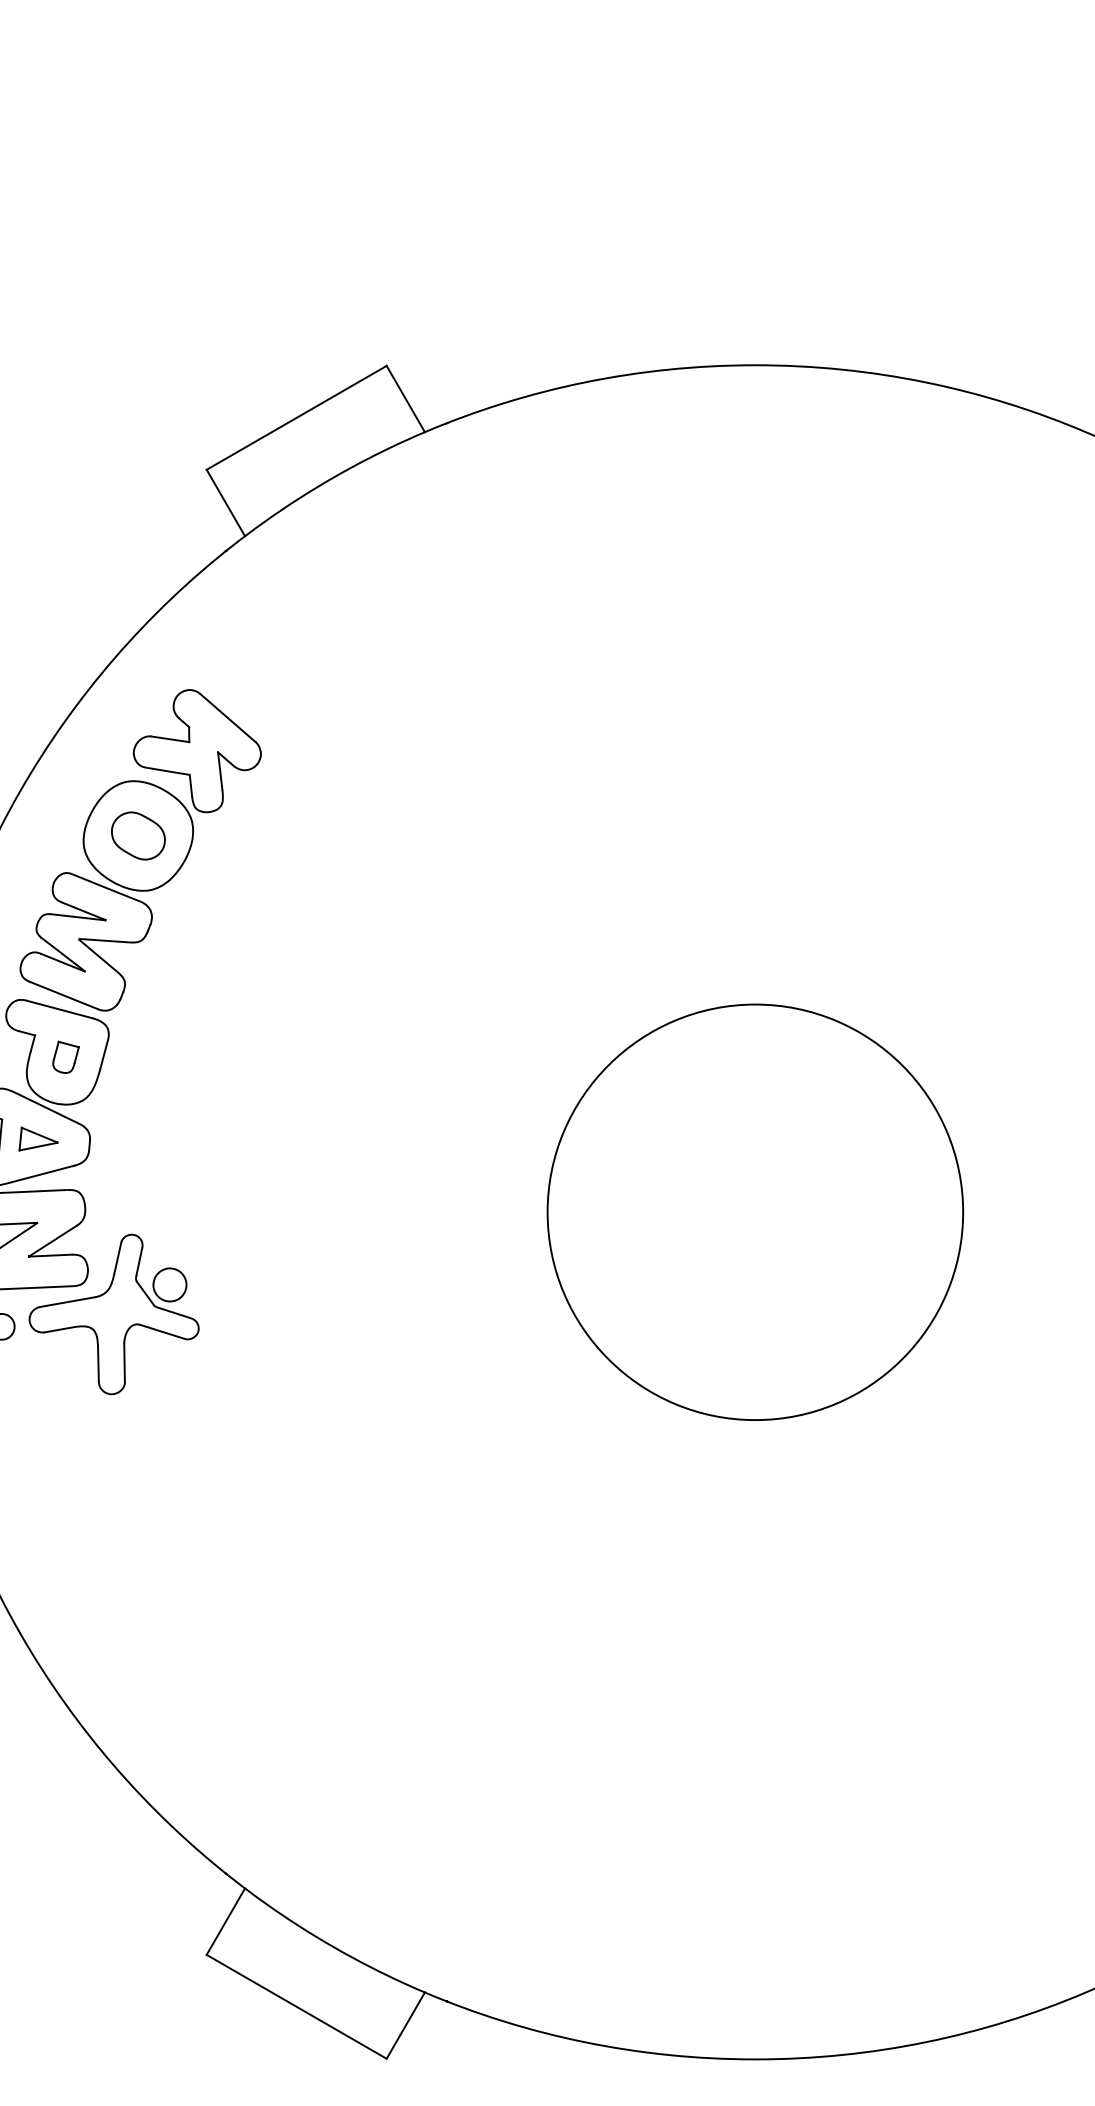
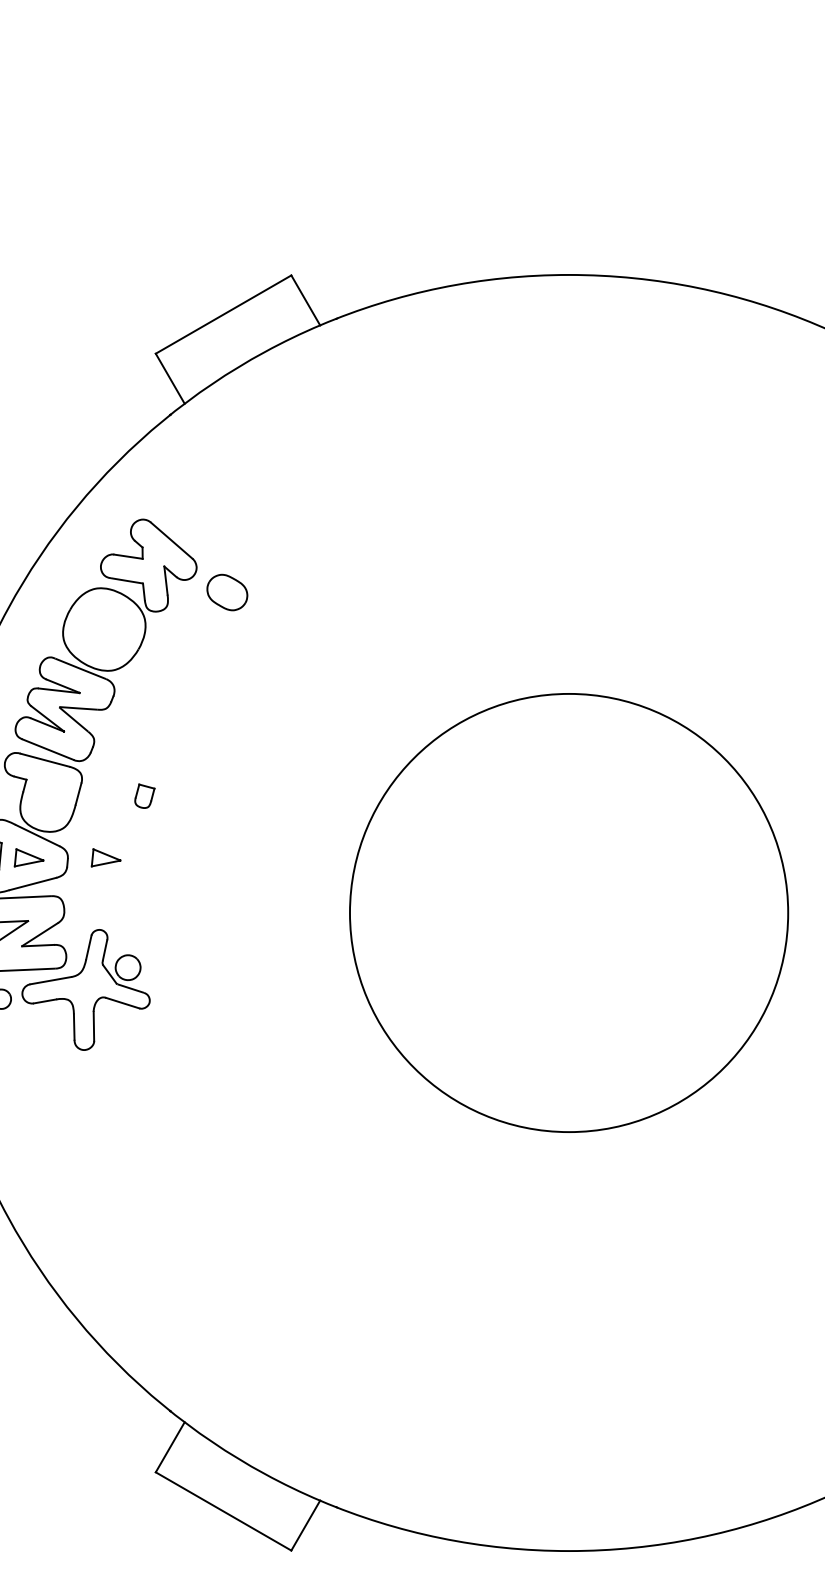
part: (138, 835) -> (227, 592), moved
part: (65, 1056) -> (144, 795), moved
part: (139, 1138) -> (105, 857), added
circle: (754, 1211) -> (568, 912), size x1.4

